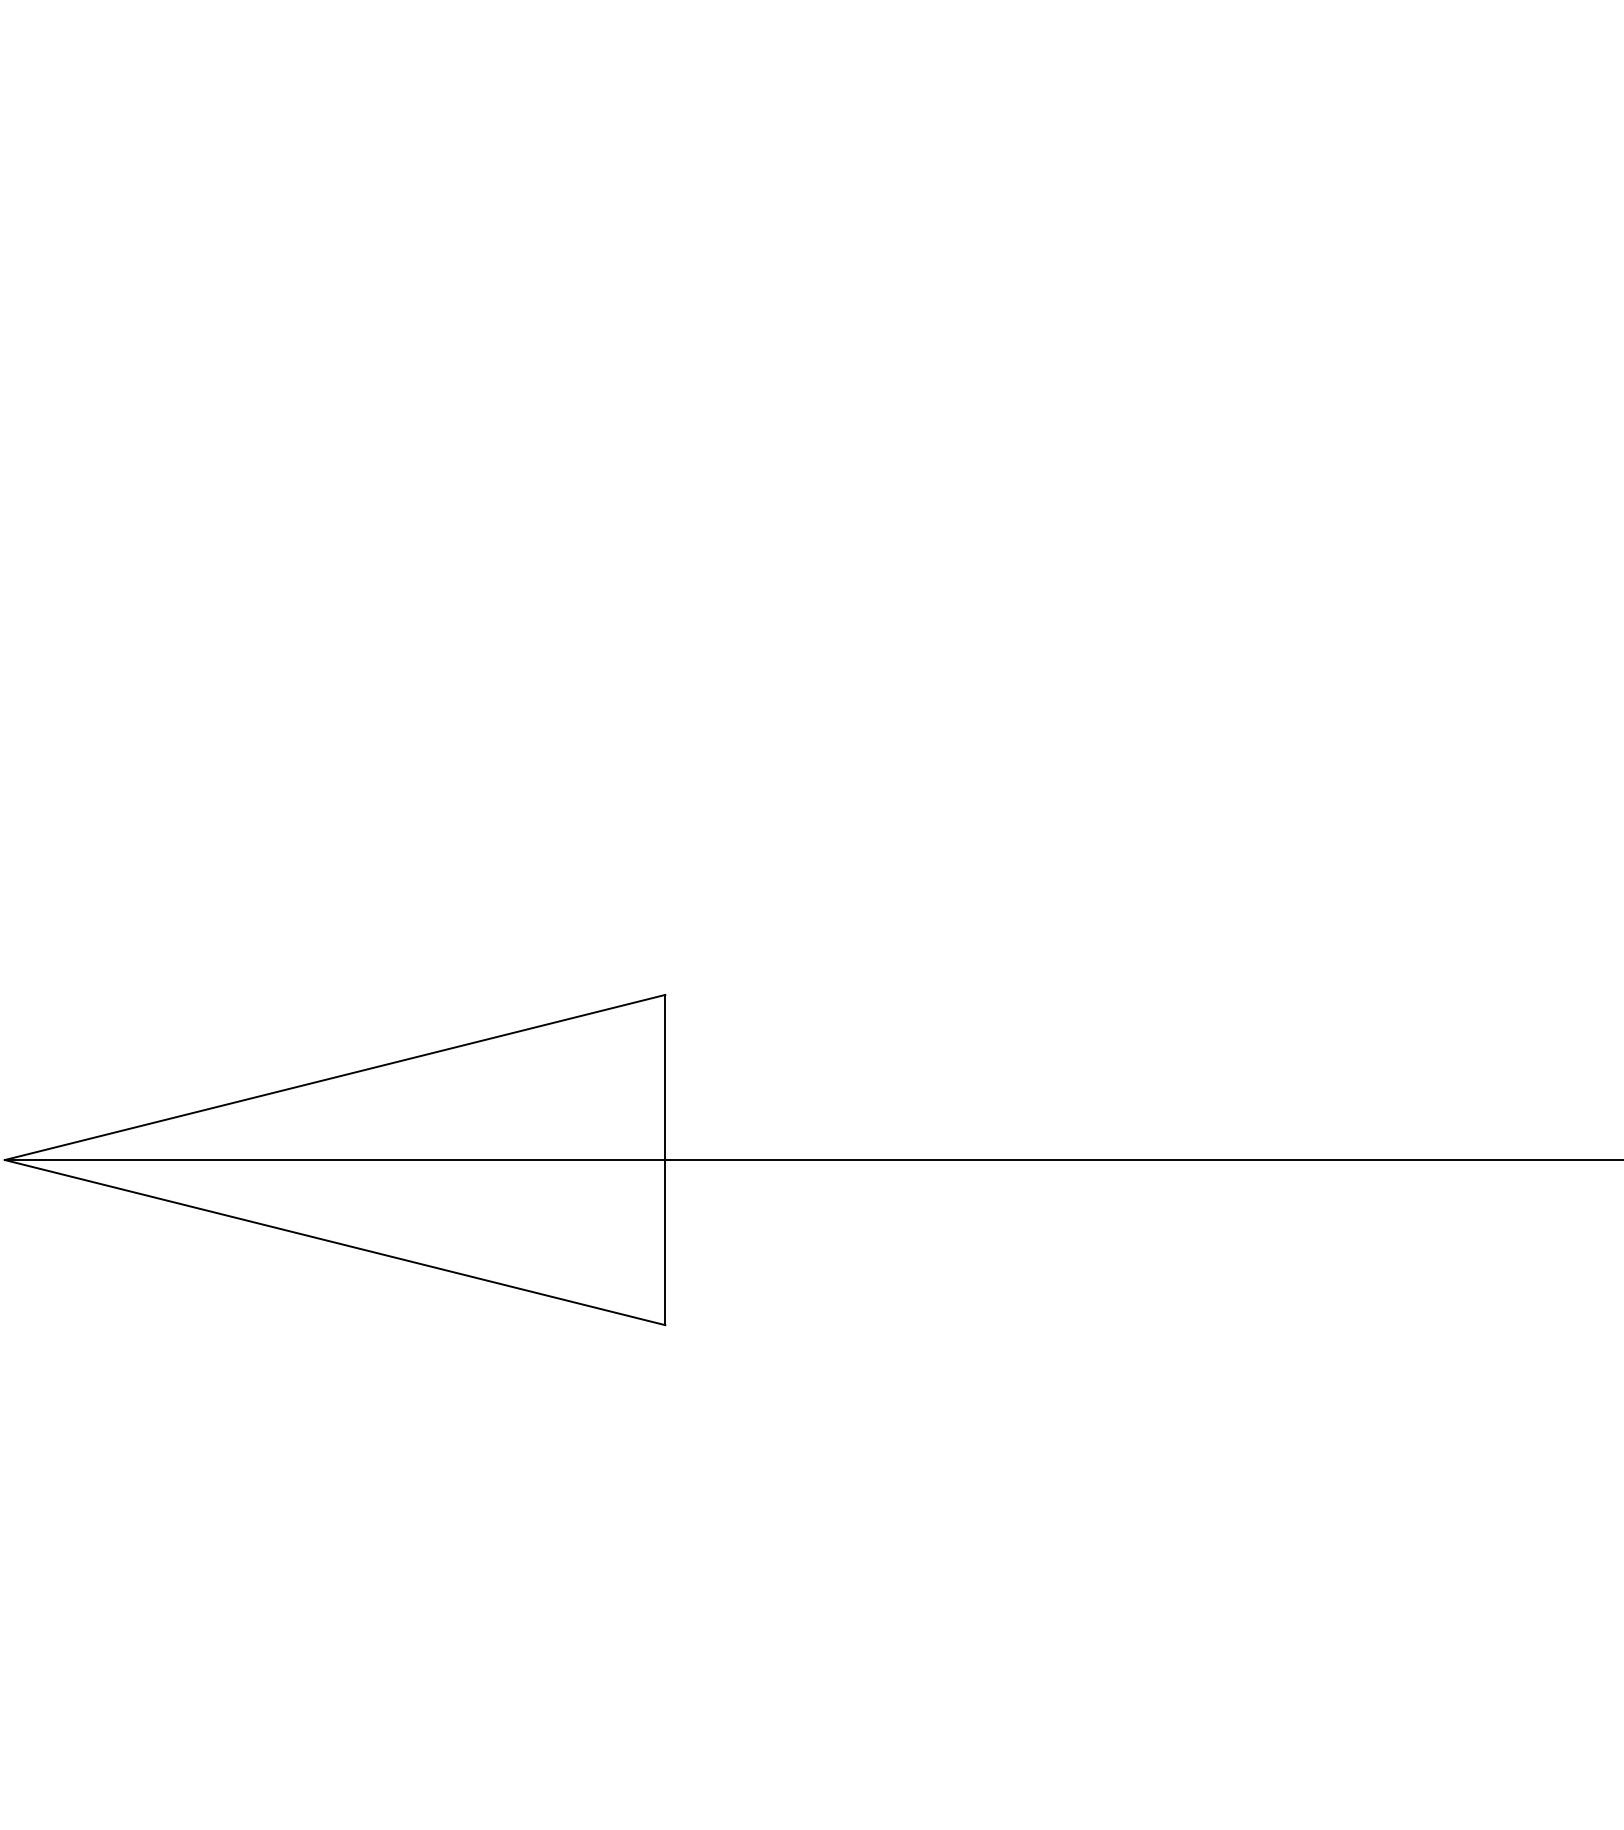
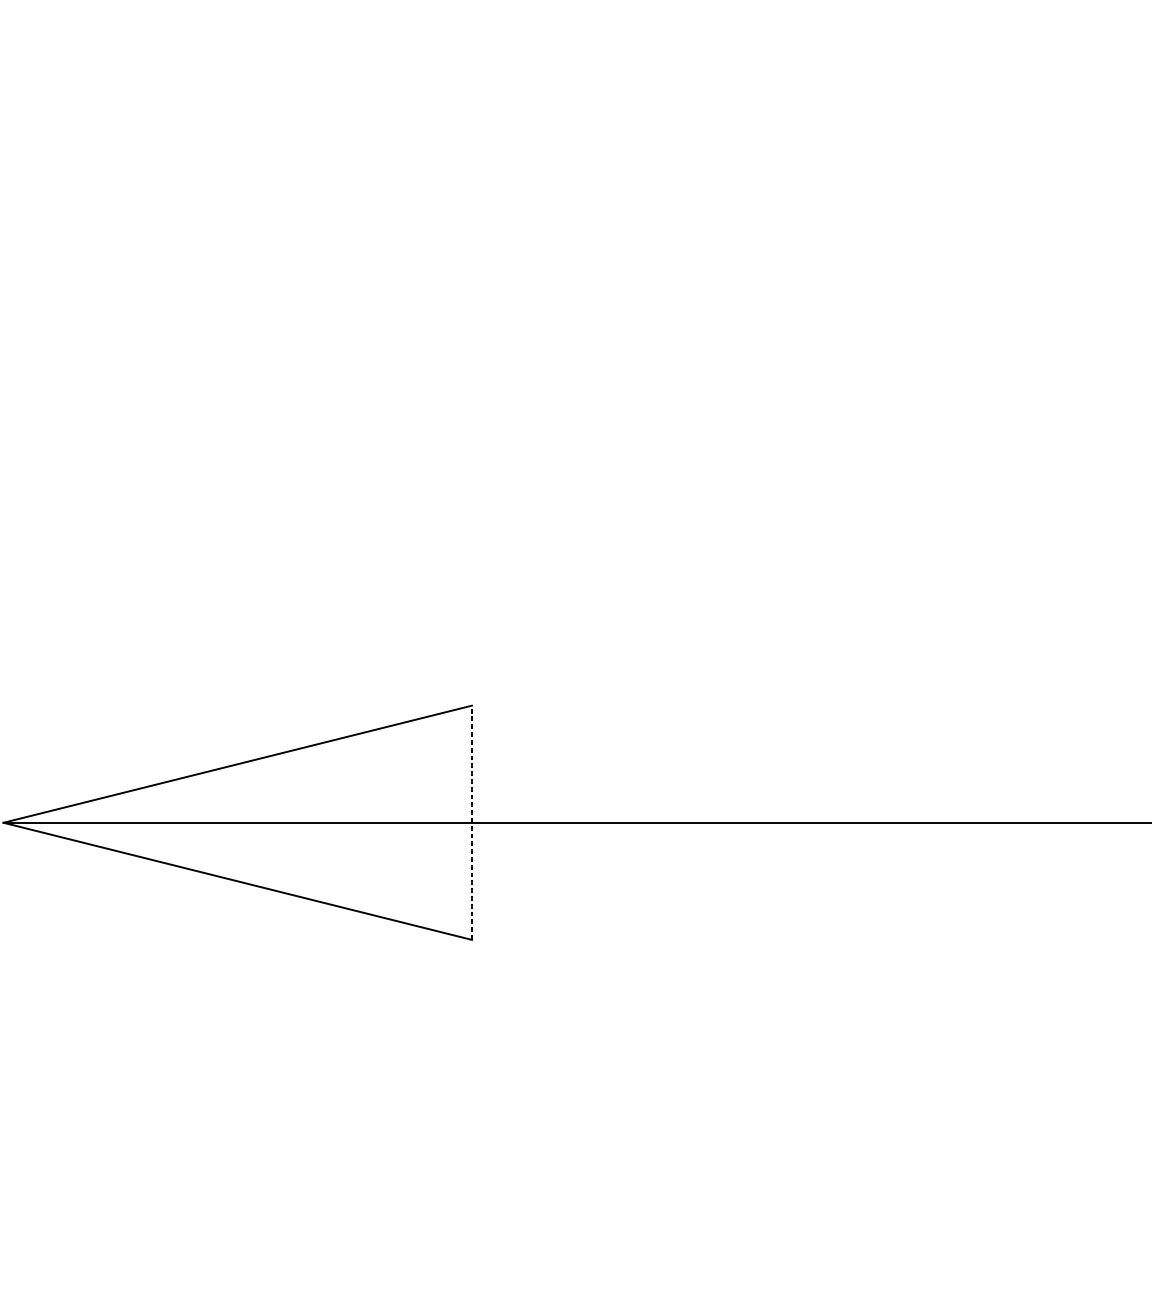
line: (665, 1159) -> (472, 822), solid -> dashed

